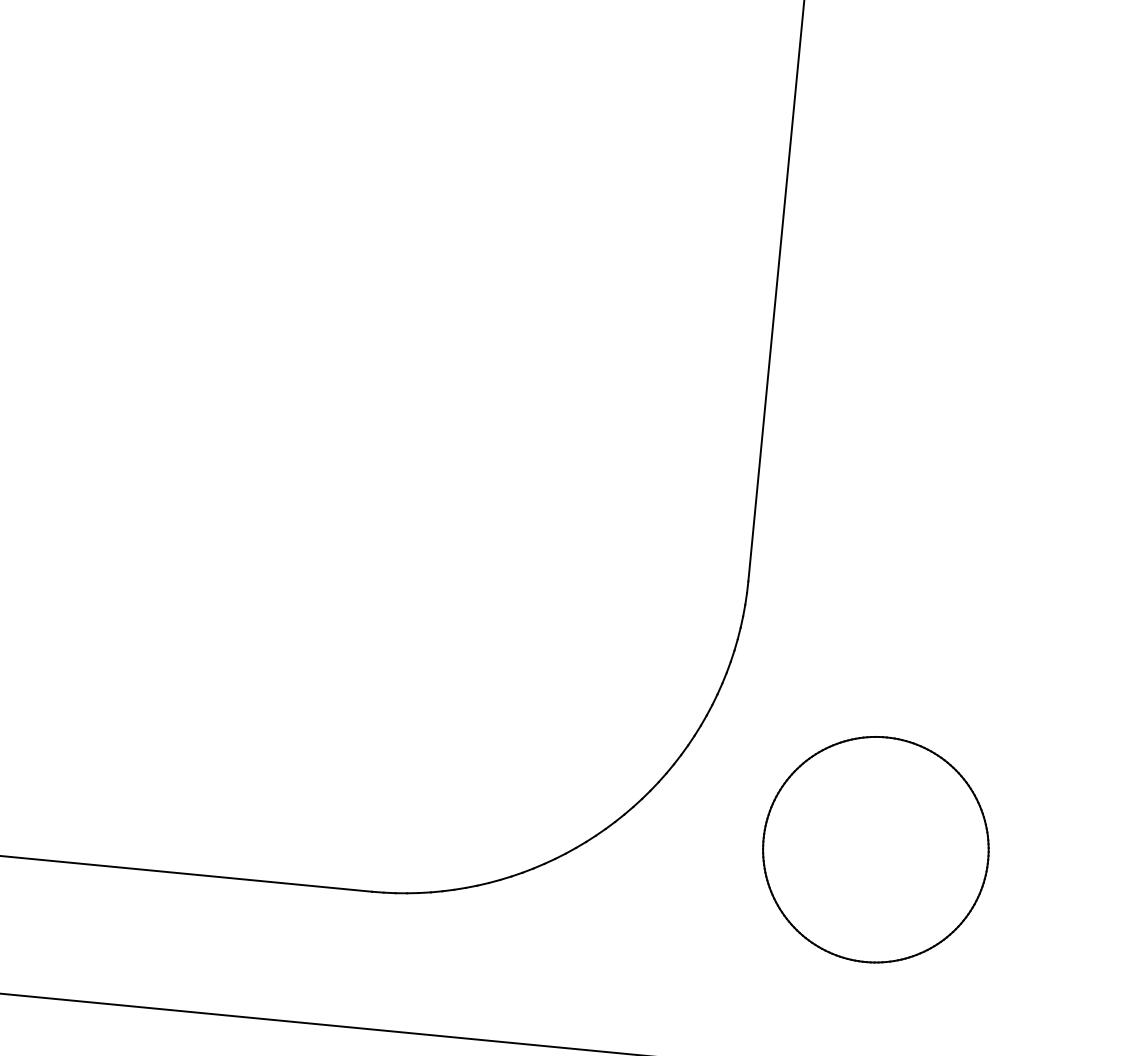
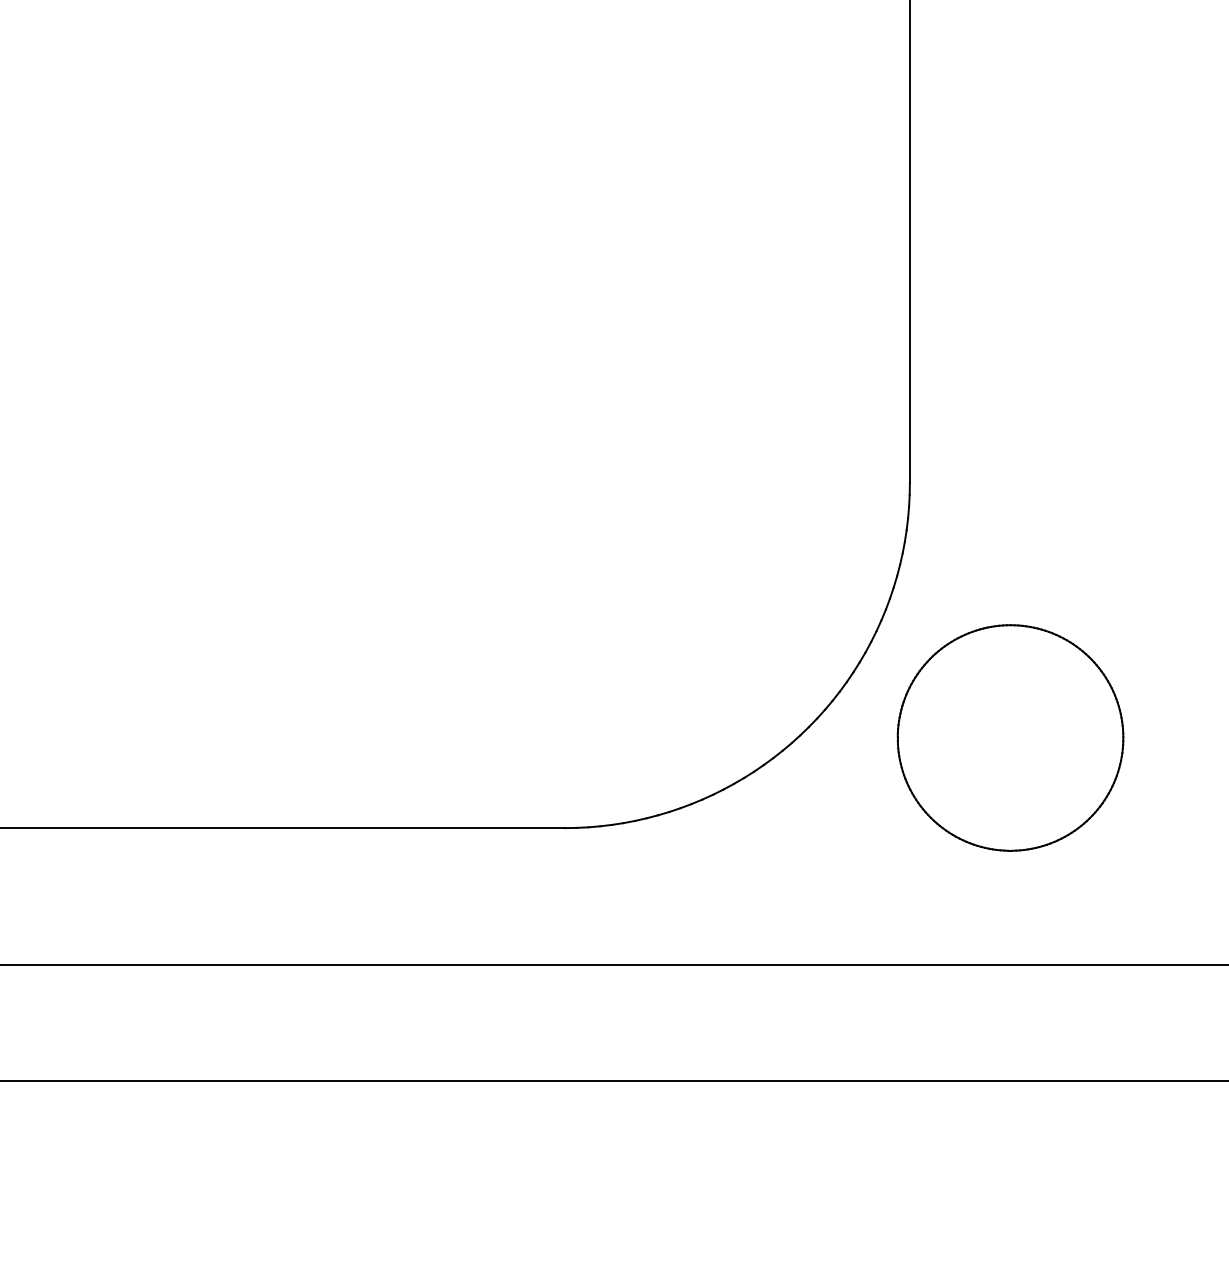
part: (875, 849) -> (1010, 737), moved

